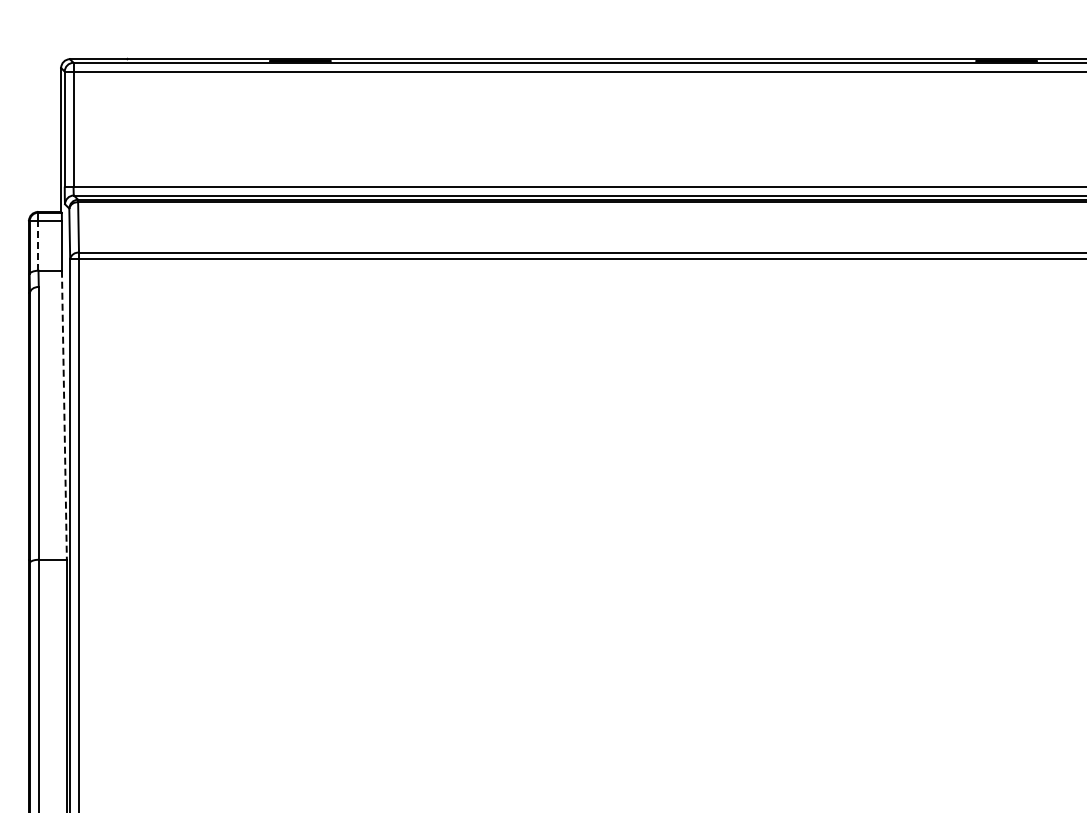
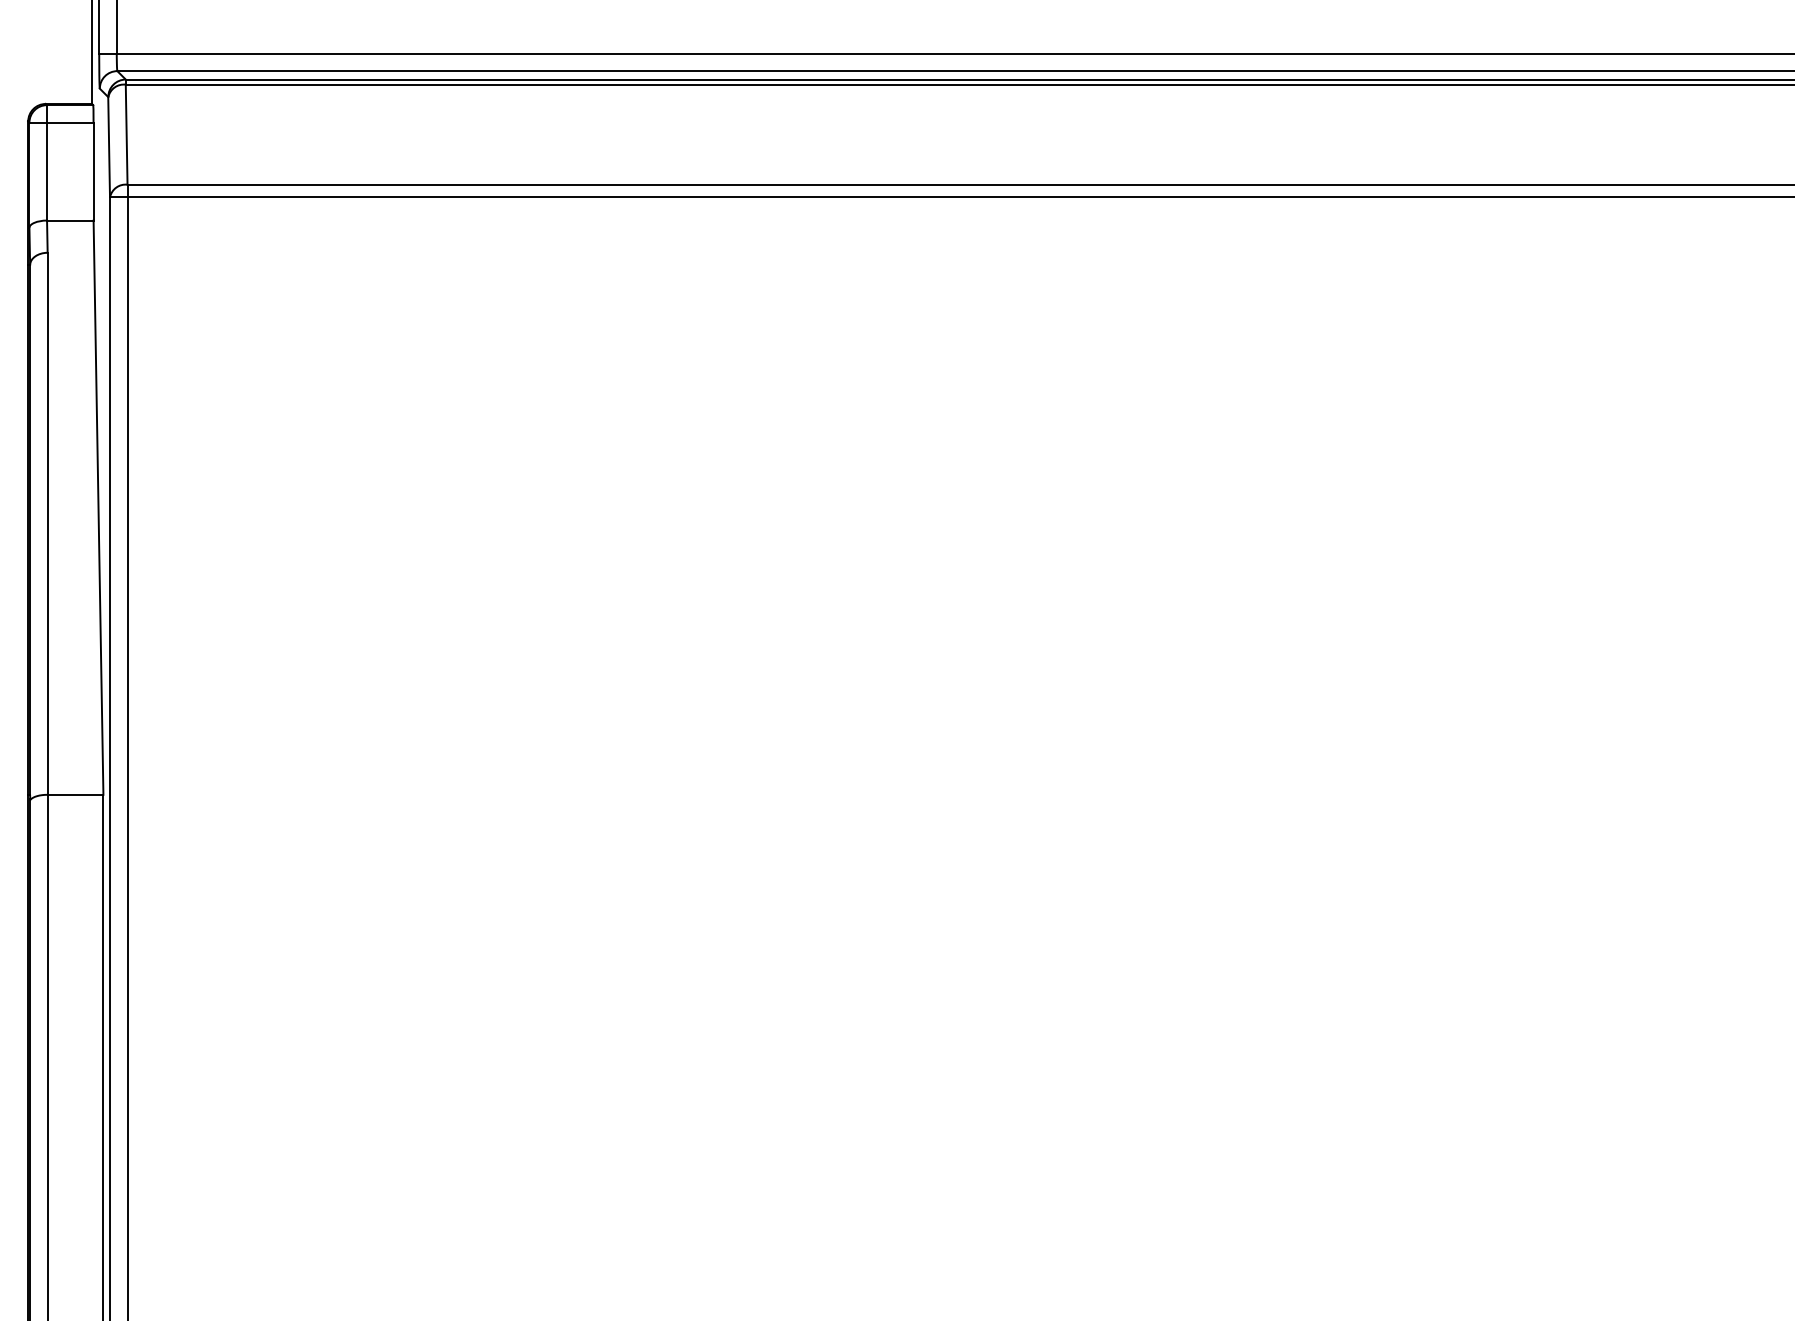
line: (38, 246) -> (47, 172), dashed -> solid
line: (64, 415) -> (98, 508), dashed -> solid

